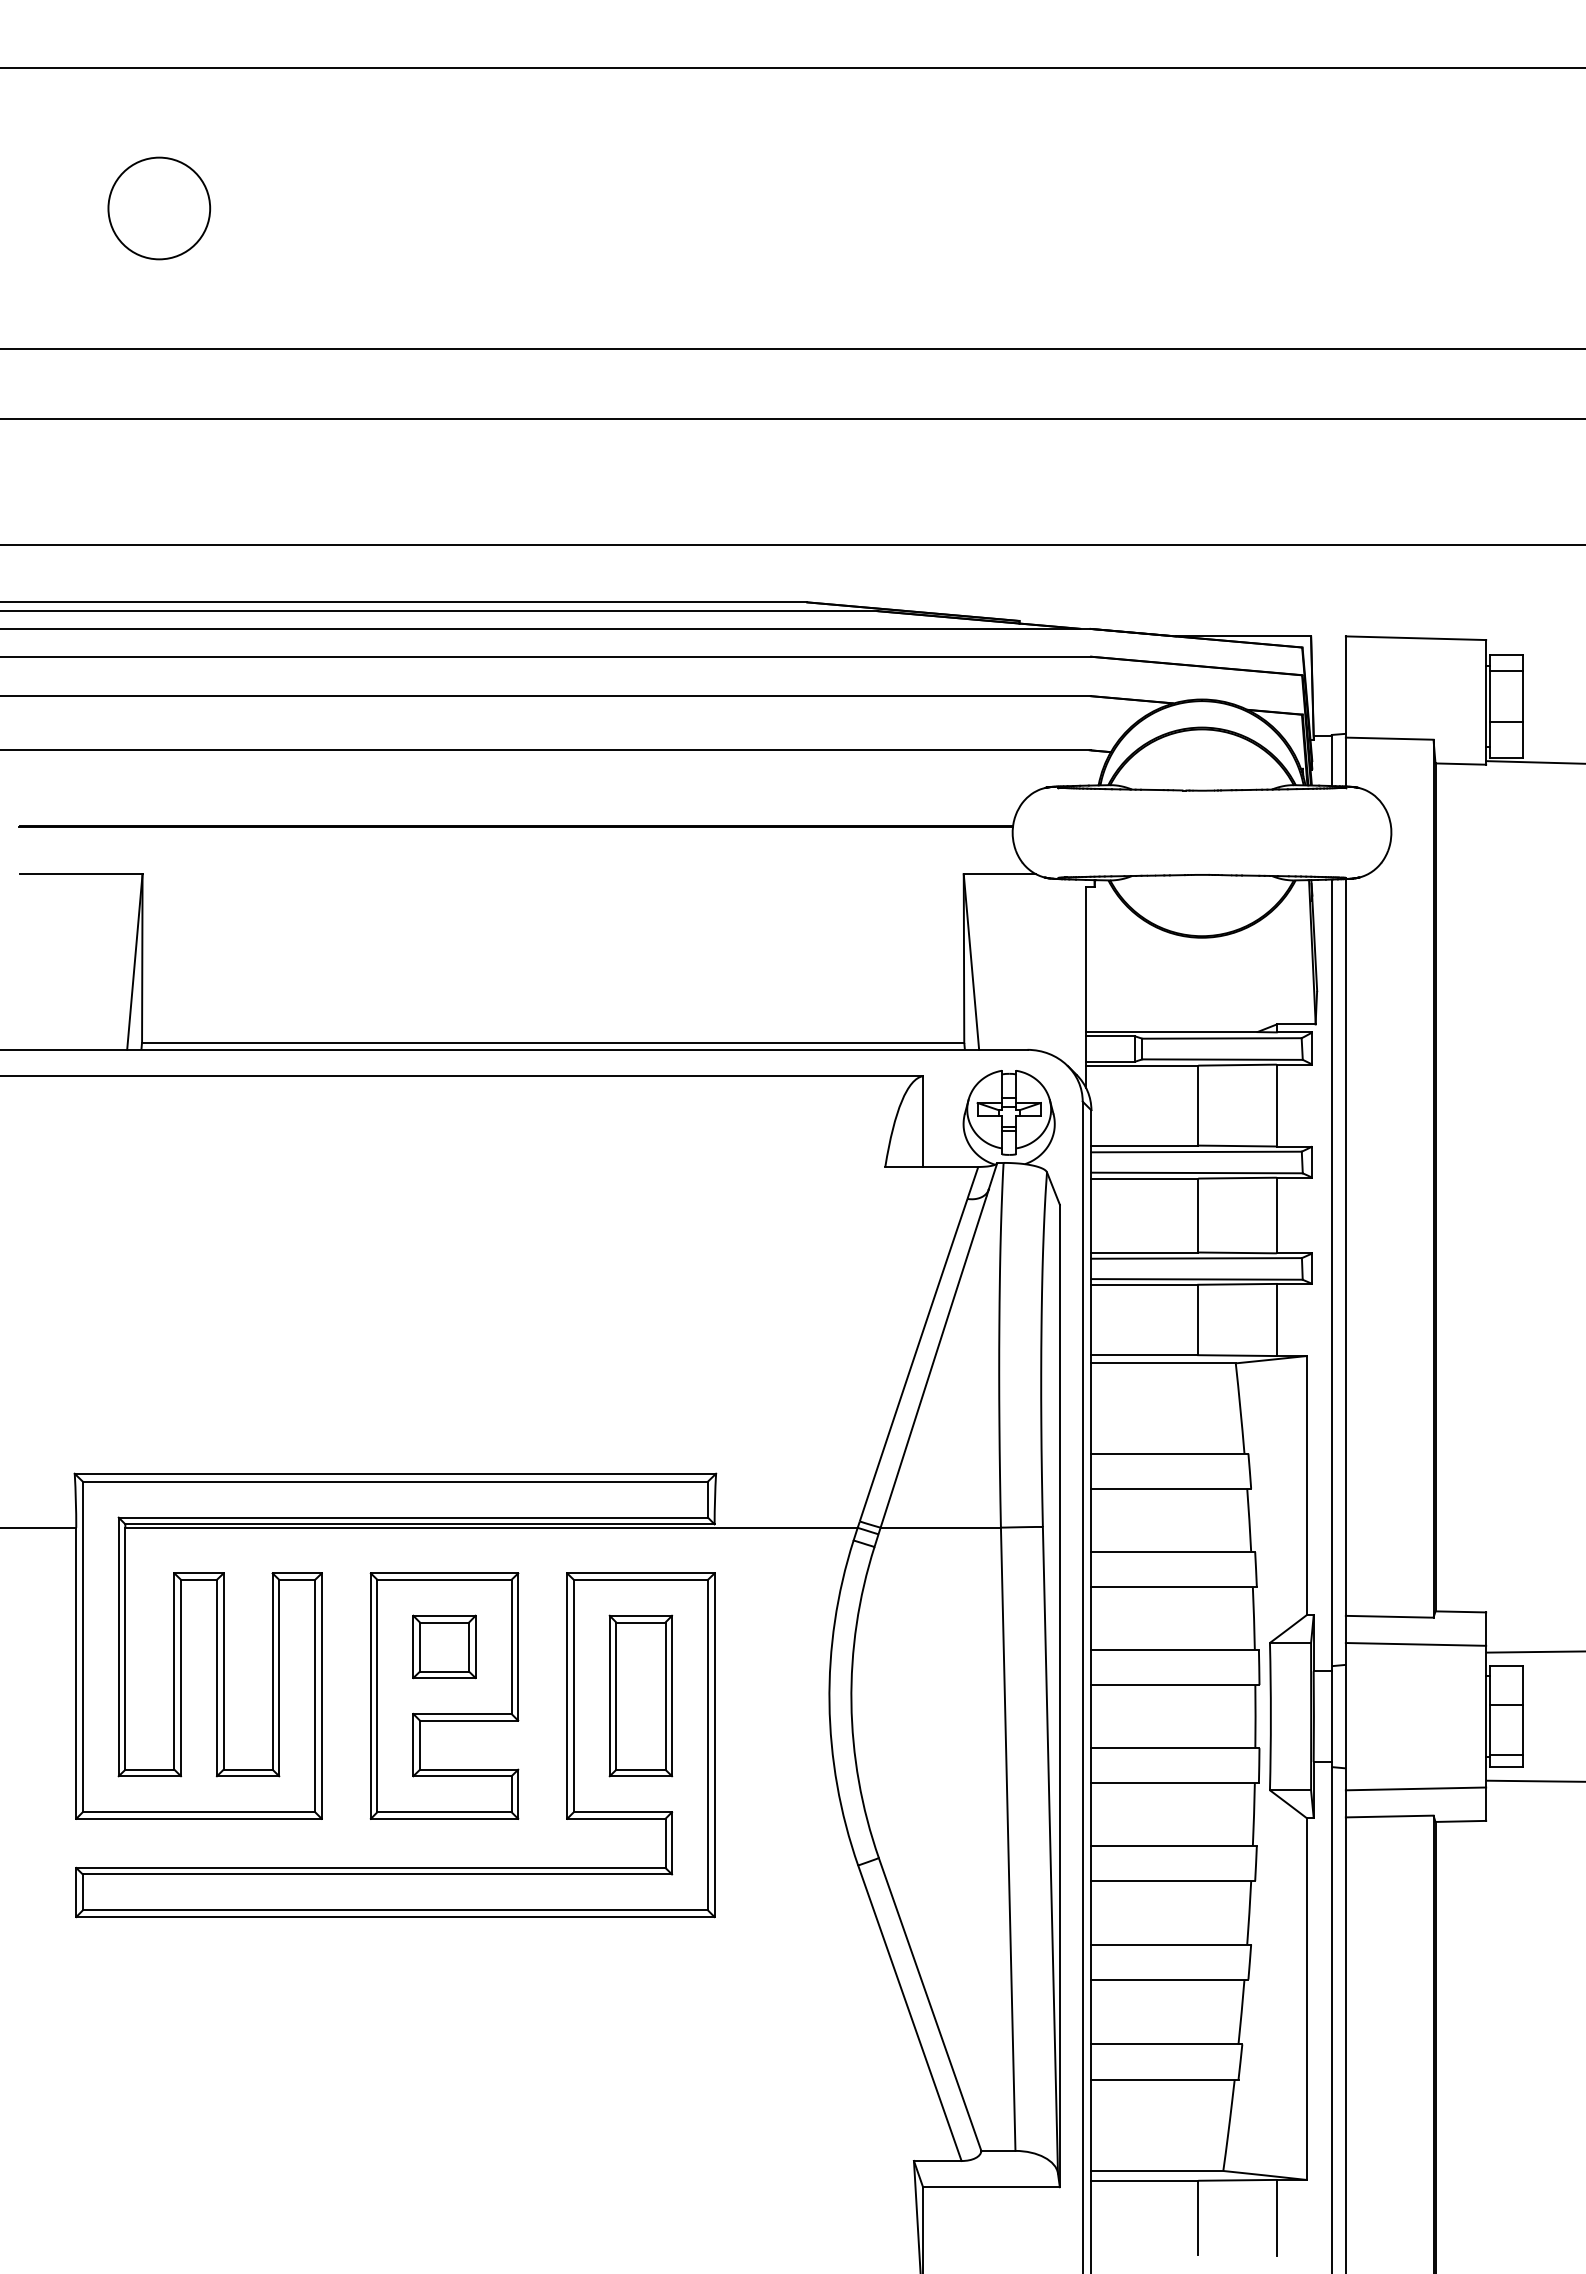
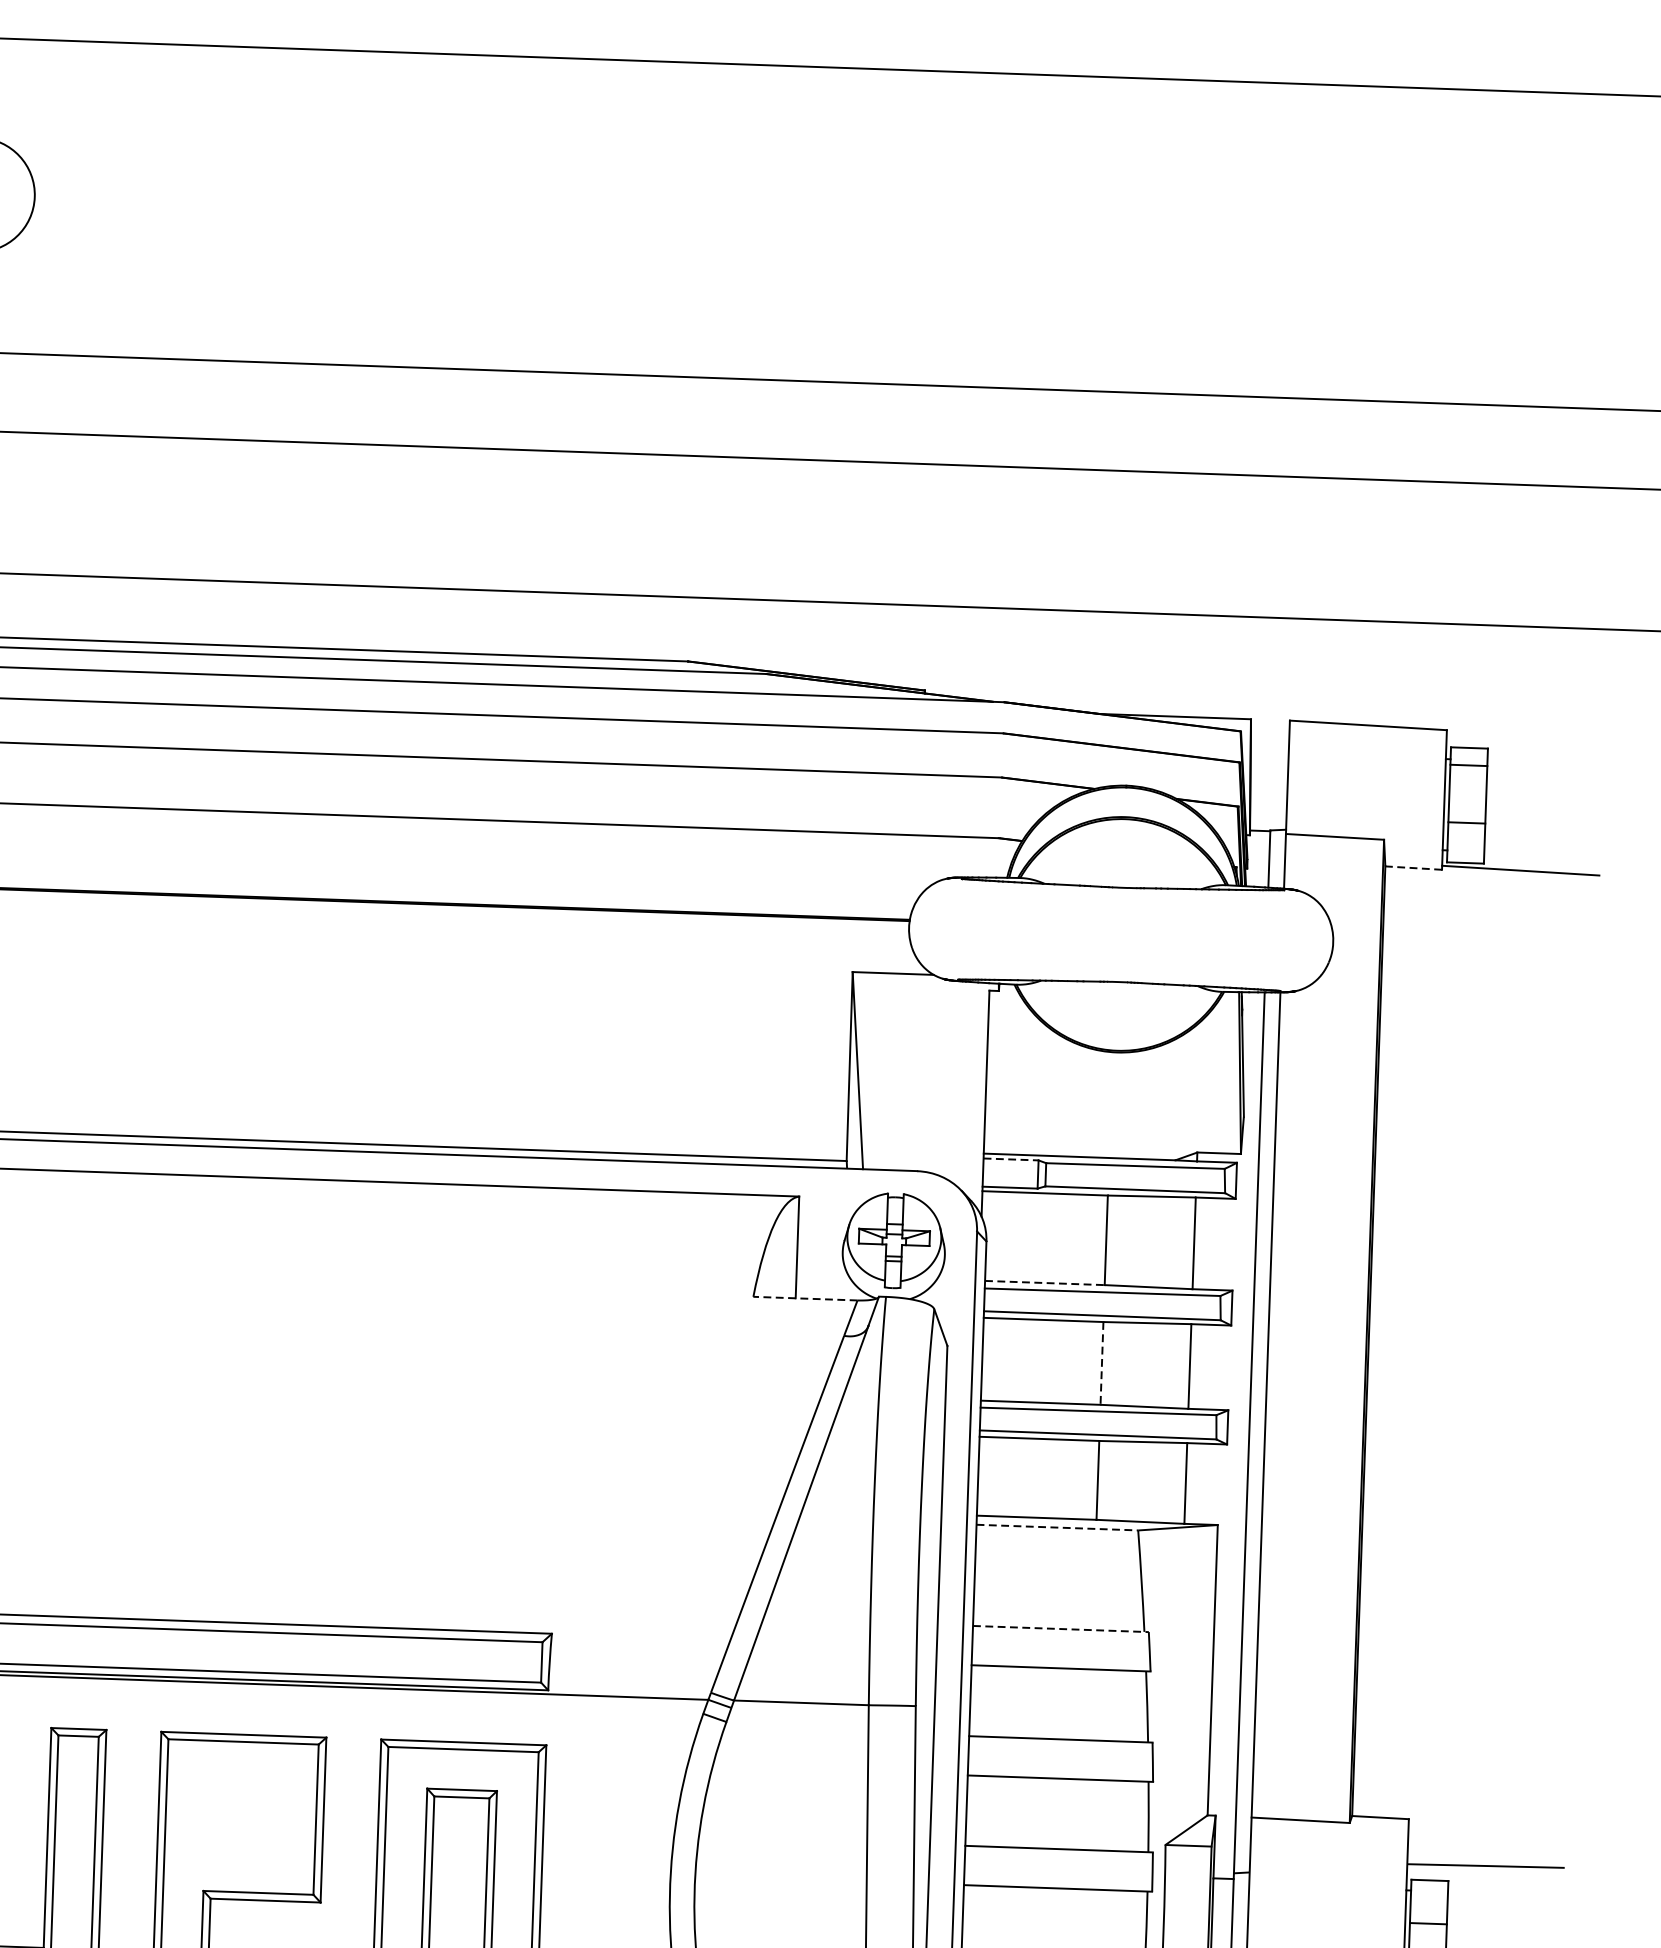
line: (1460, 764) -> (1413, 868), solid -> dashed
line: (1110, 1036) -> (1010, 1159), solid -> dashed
line: (1145, 1145) -> (1045, 1282), solid -> dashed
line: (931, 1166) -> (805, 1298), solid -> dashed
line: (1198, 1215) -> (1102, 1363), solid -> dashed
line: (1164, 1363) -> (1058, 1527), solid -> dashed
line: (1170, 1453) -> (1061, 1628), solid -> dashed
line: (1415, 1644) -> (1328, 1852), removed
part: (444, 1646) -> (240, 1816), removed

